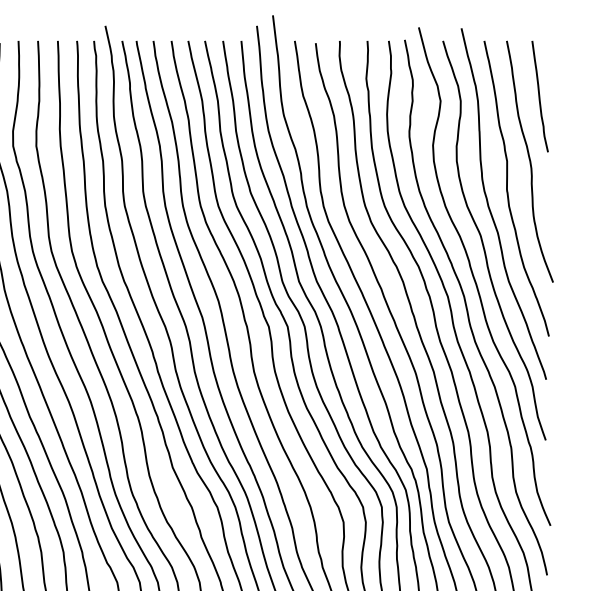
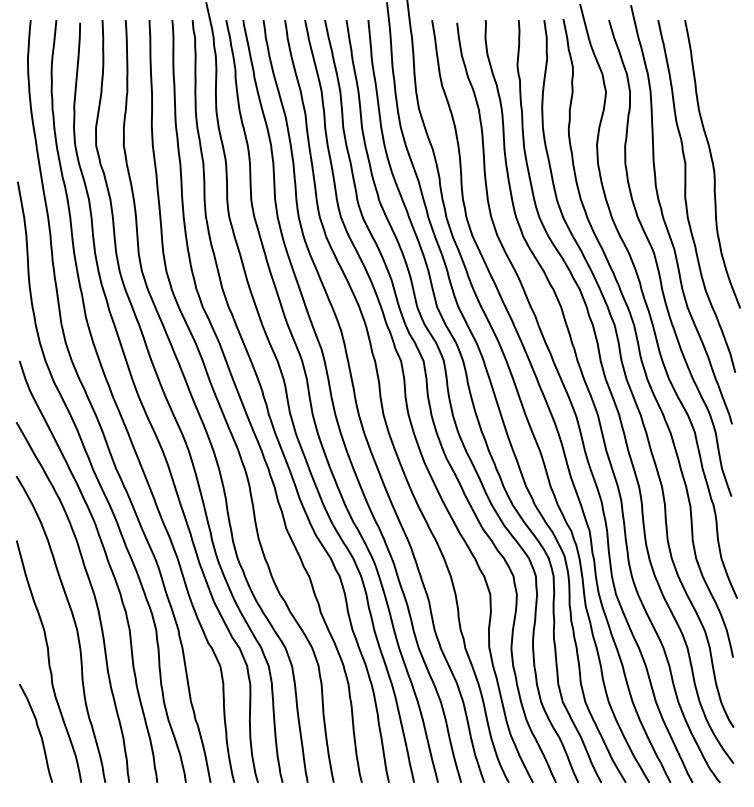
curve: (539, 96) -> (724, 86), removed

